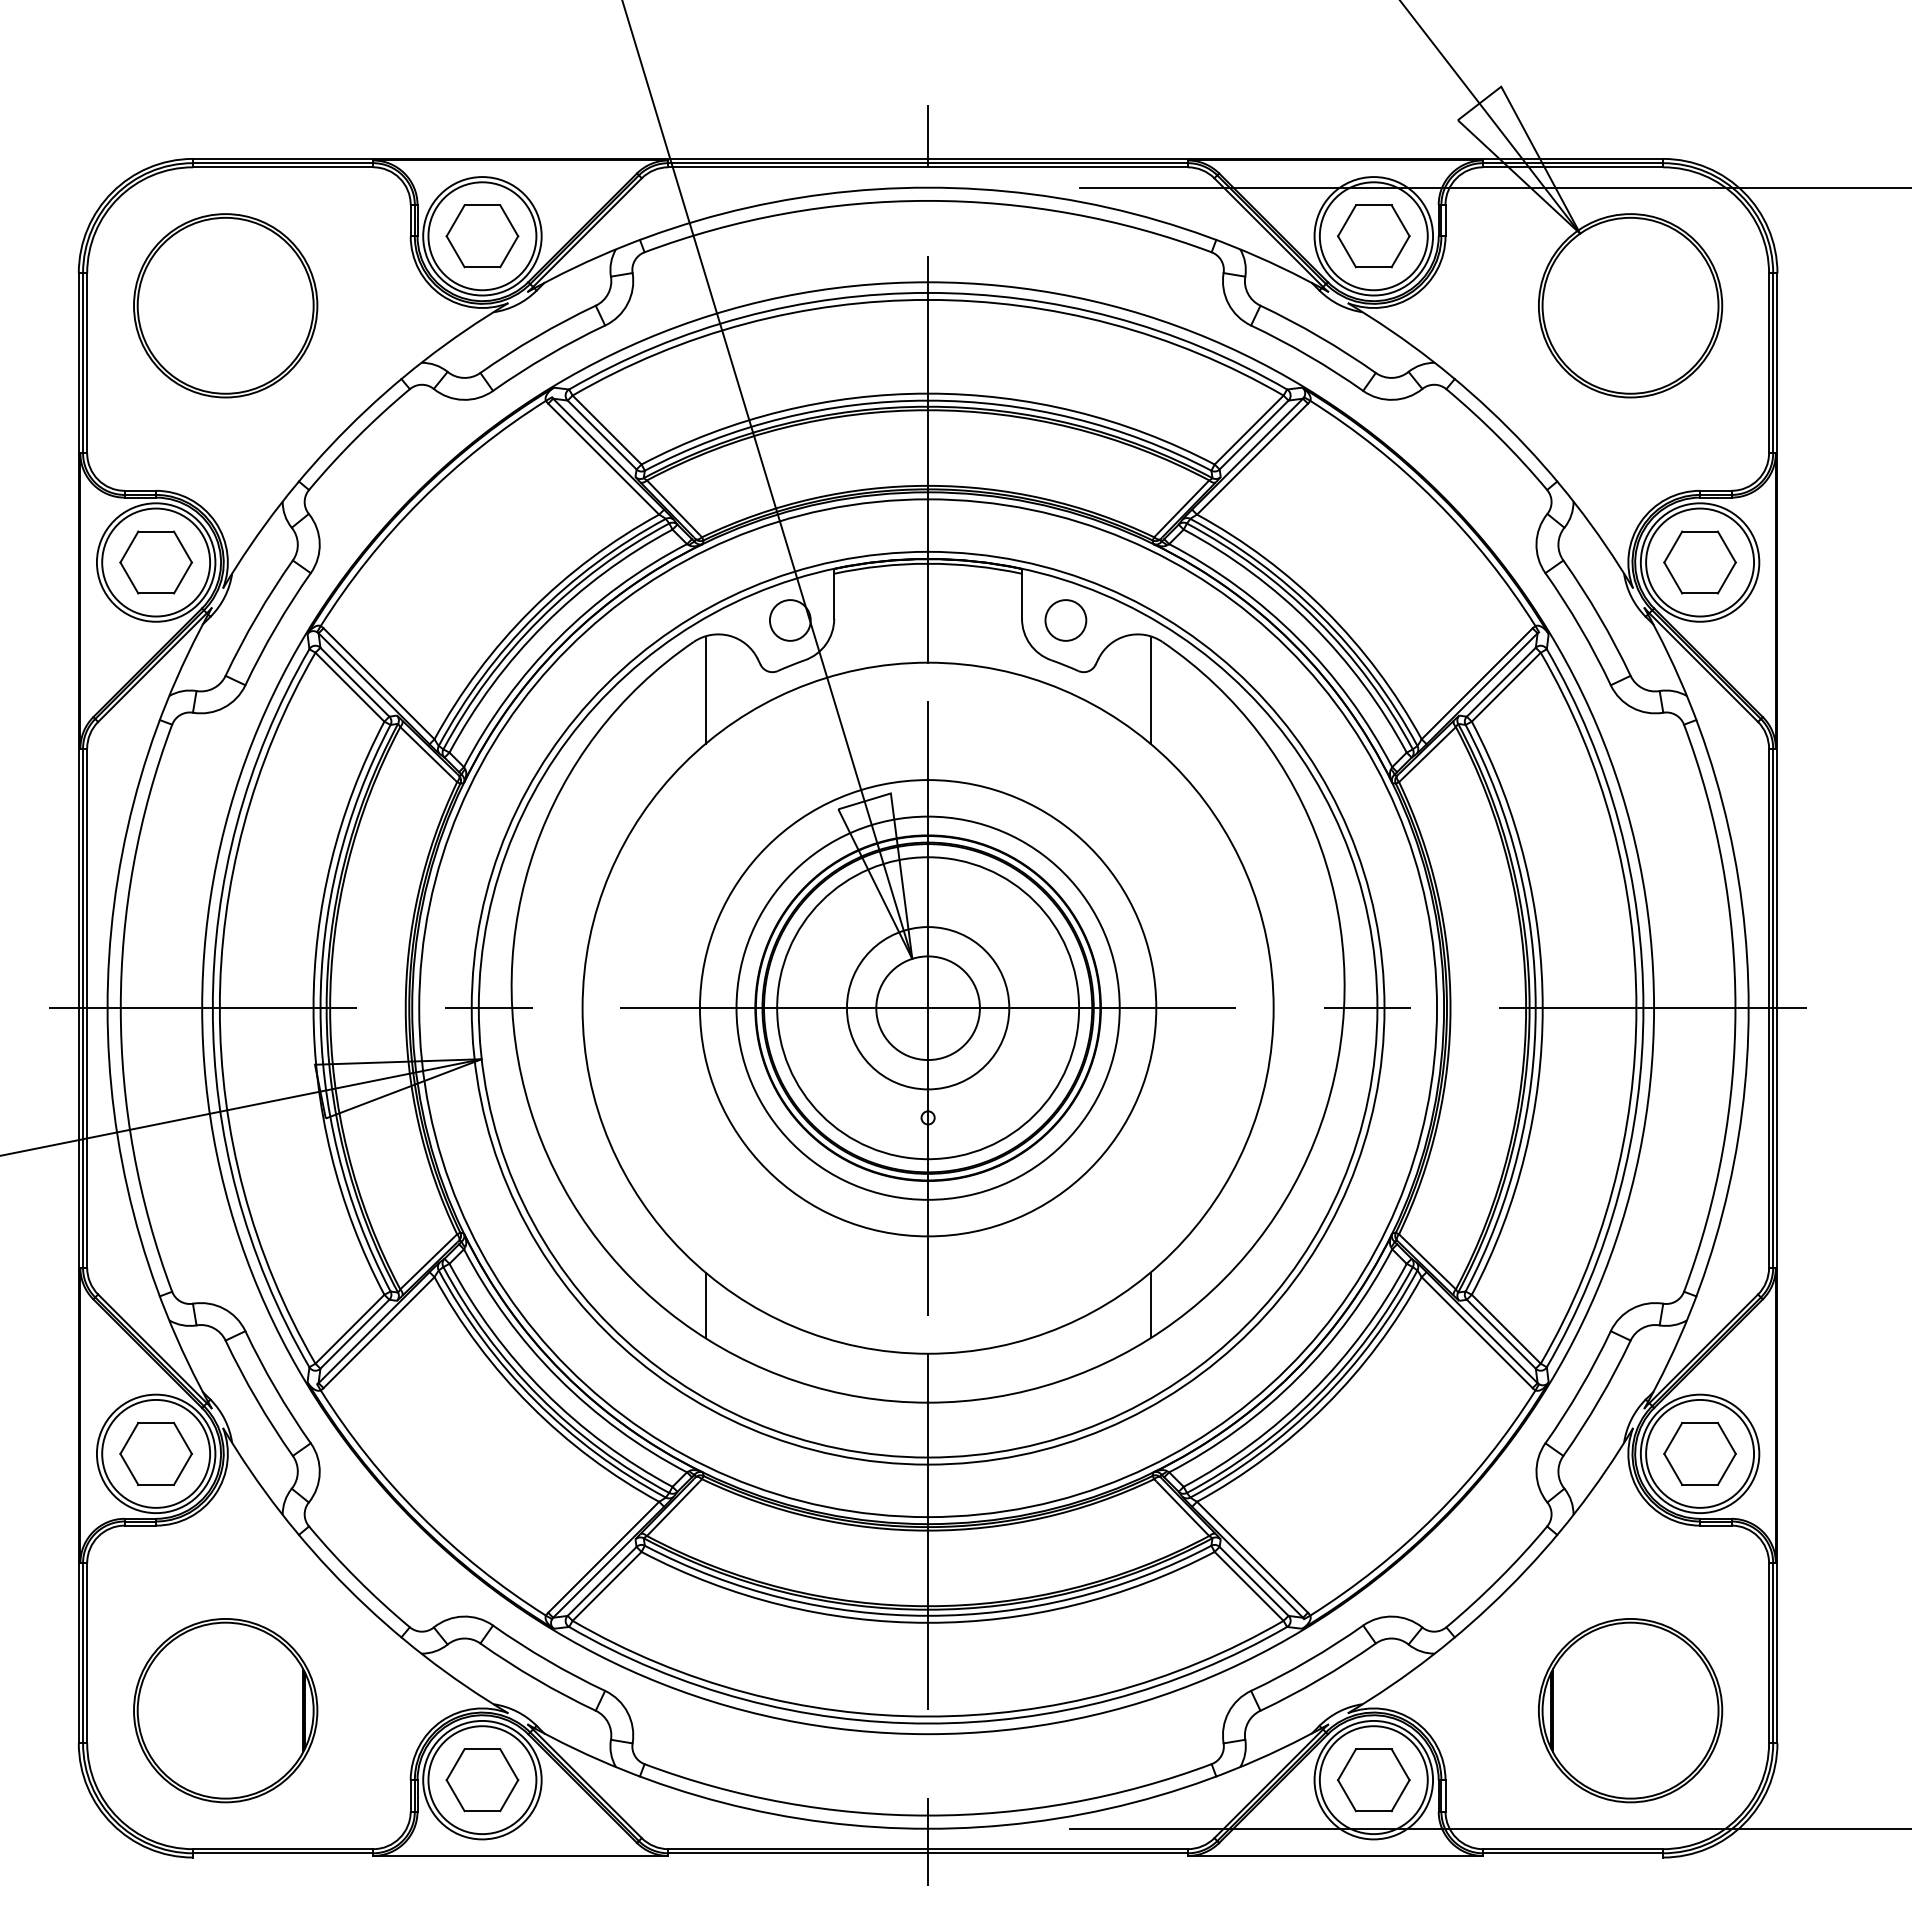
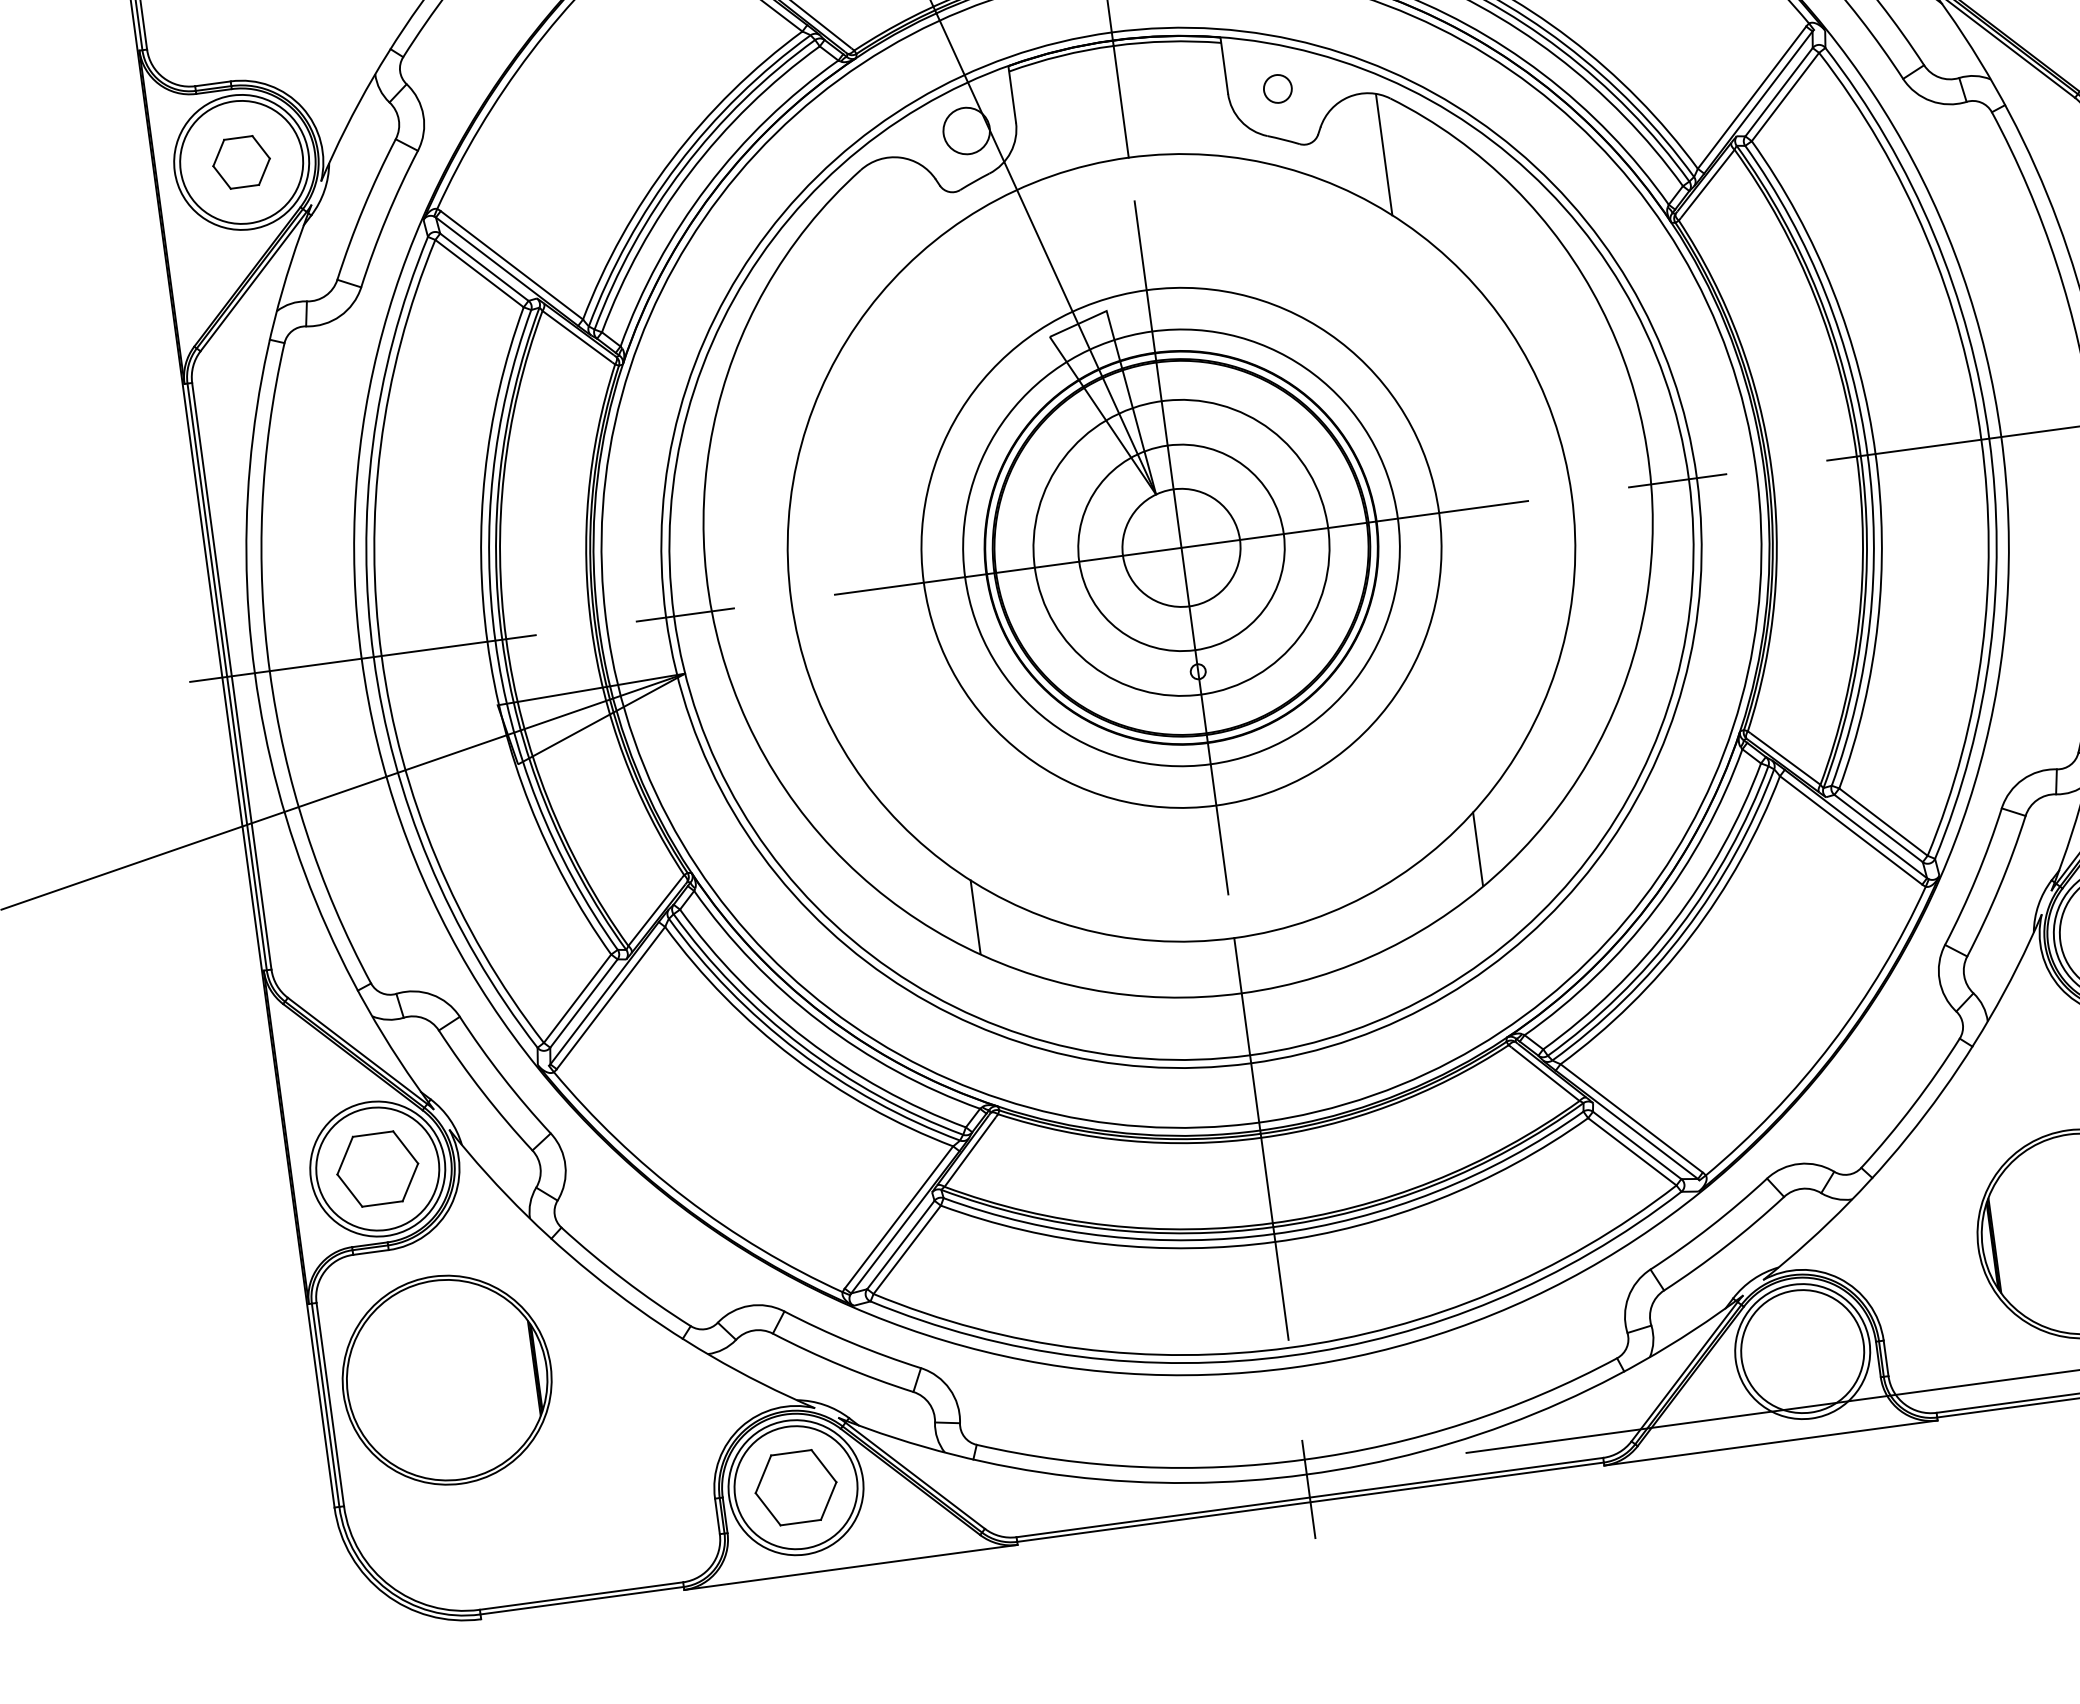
part: (155, 562) -> (240, 162), size x0.7
circle: (1065, 620) -> (1277, 89), size x0.6
line: (705, 689) -> (881, 221), removed
circle: (927, 1008) -> (1180, 548), size x1.6
circle: (928, 1008) -> (1181, 548), size x0.6
part: (225, 1710) -> (446, 1380), moved
part: (1373, 1780) -> (1802, 1352), removed

